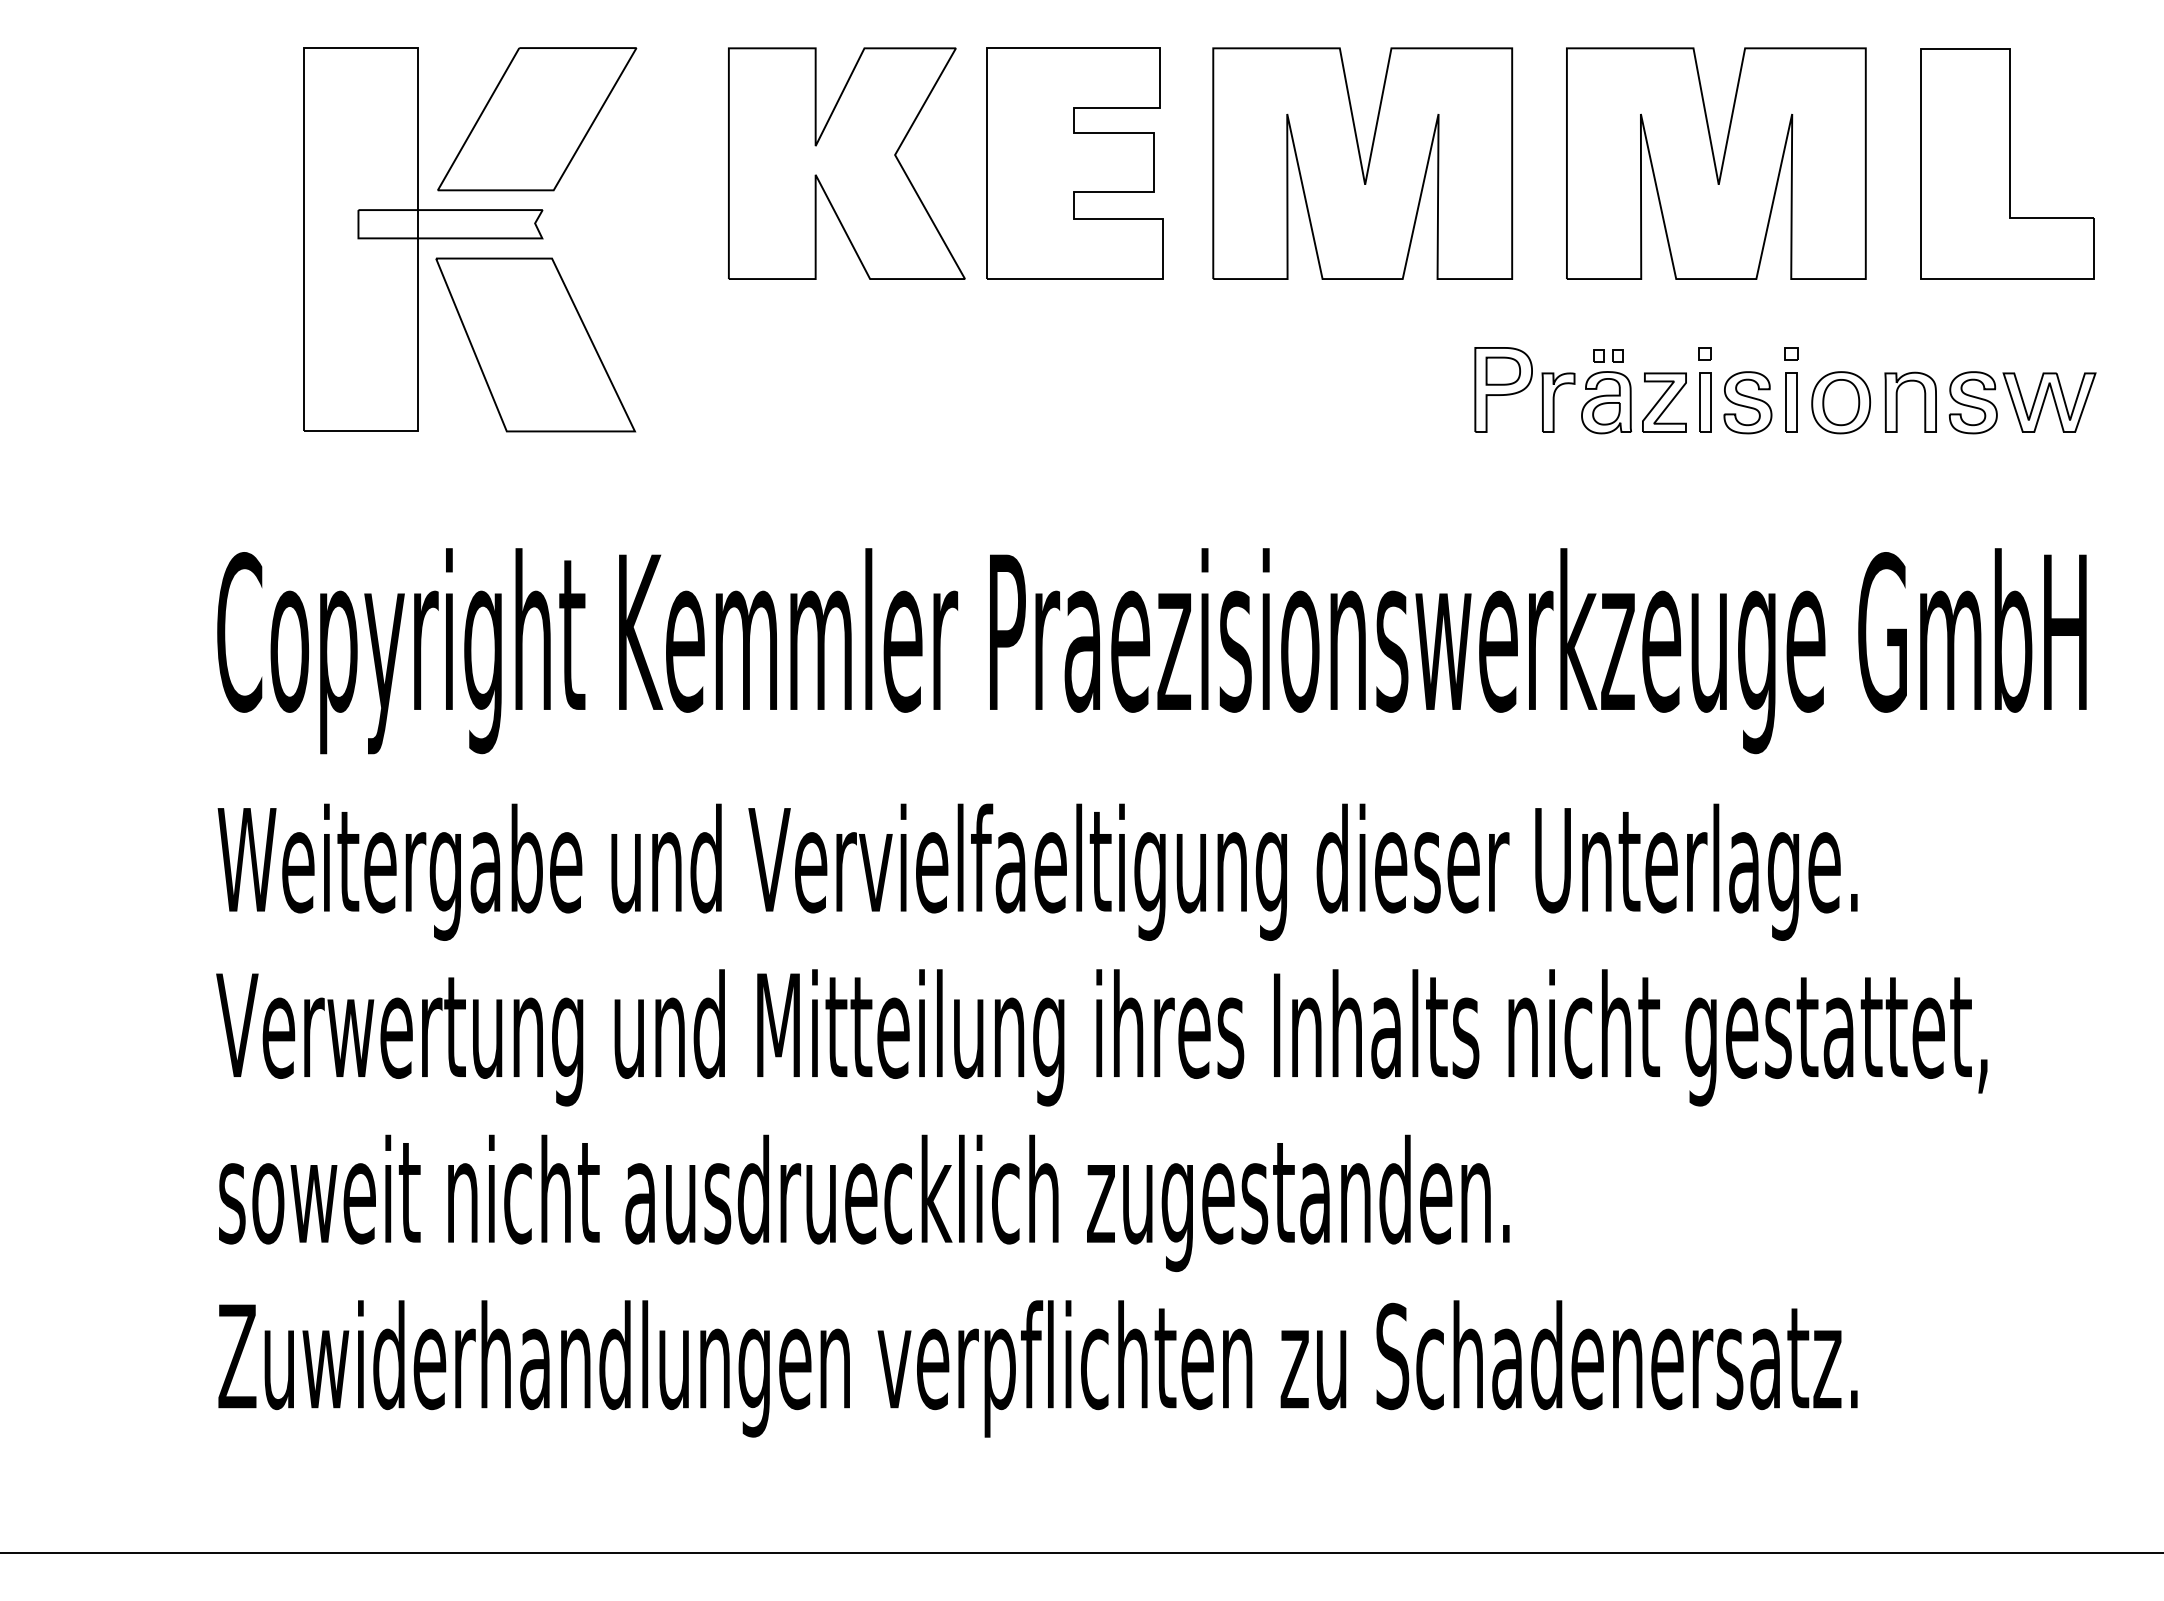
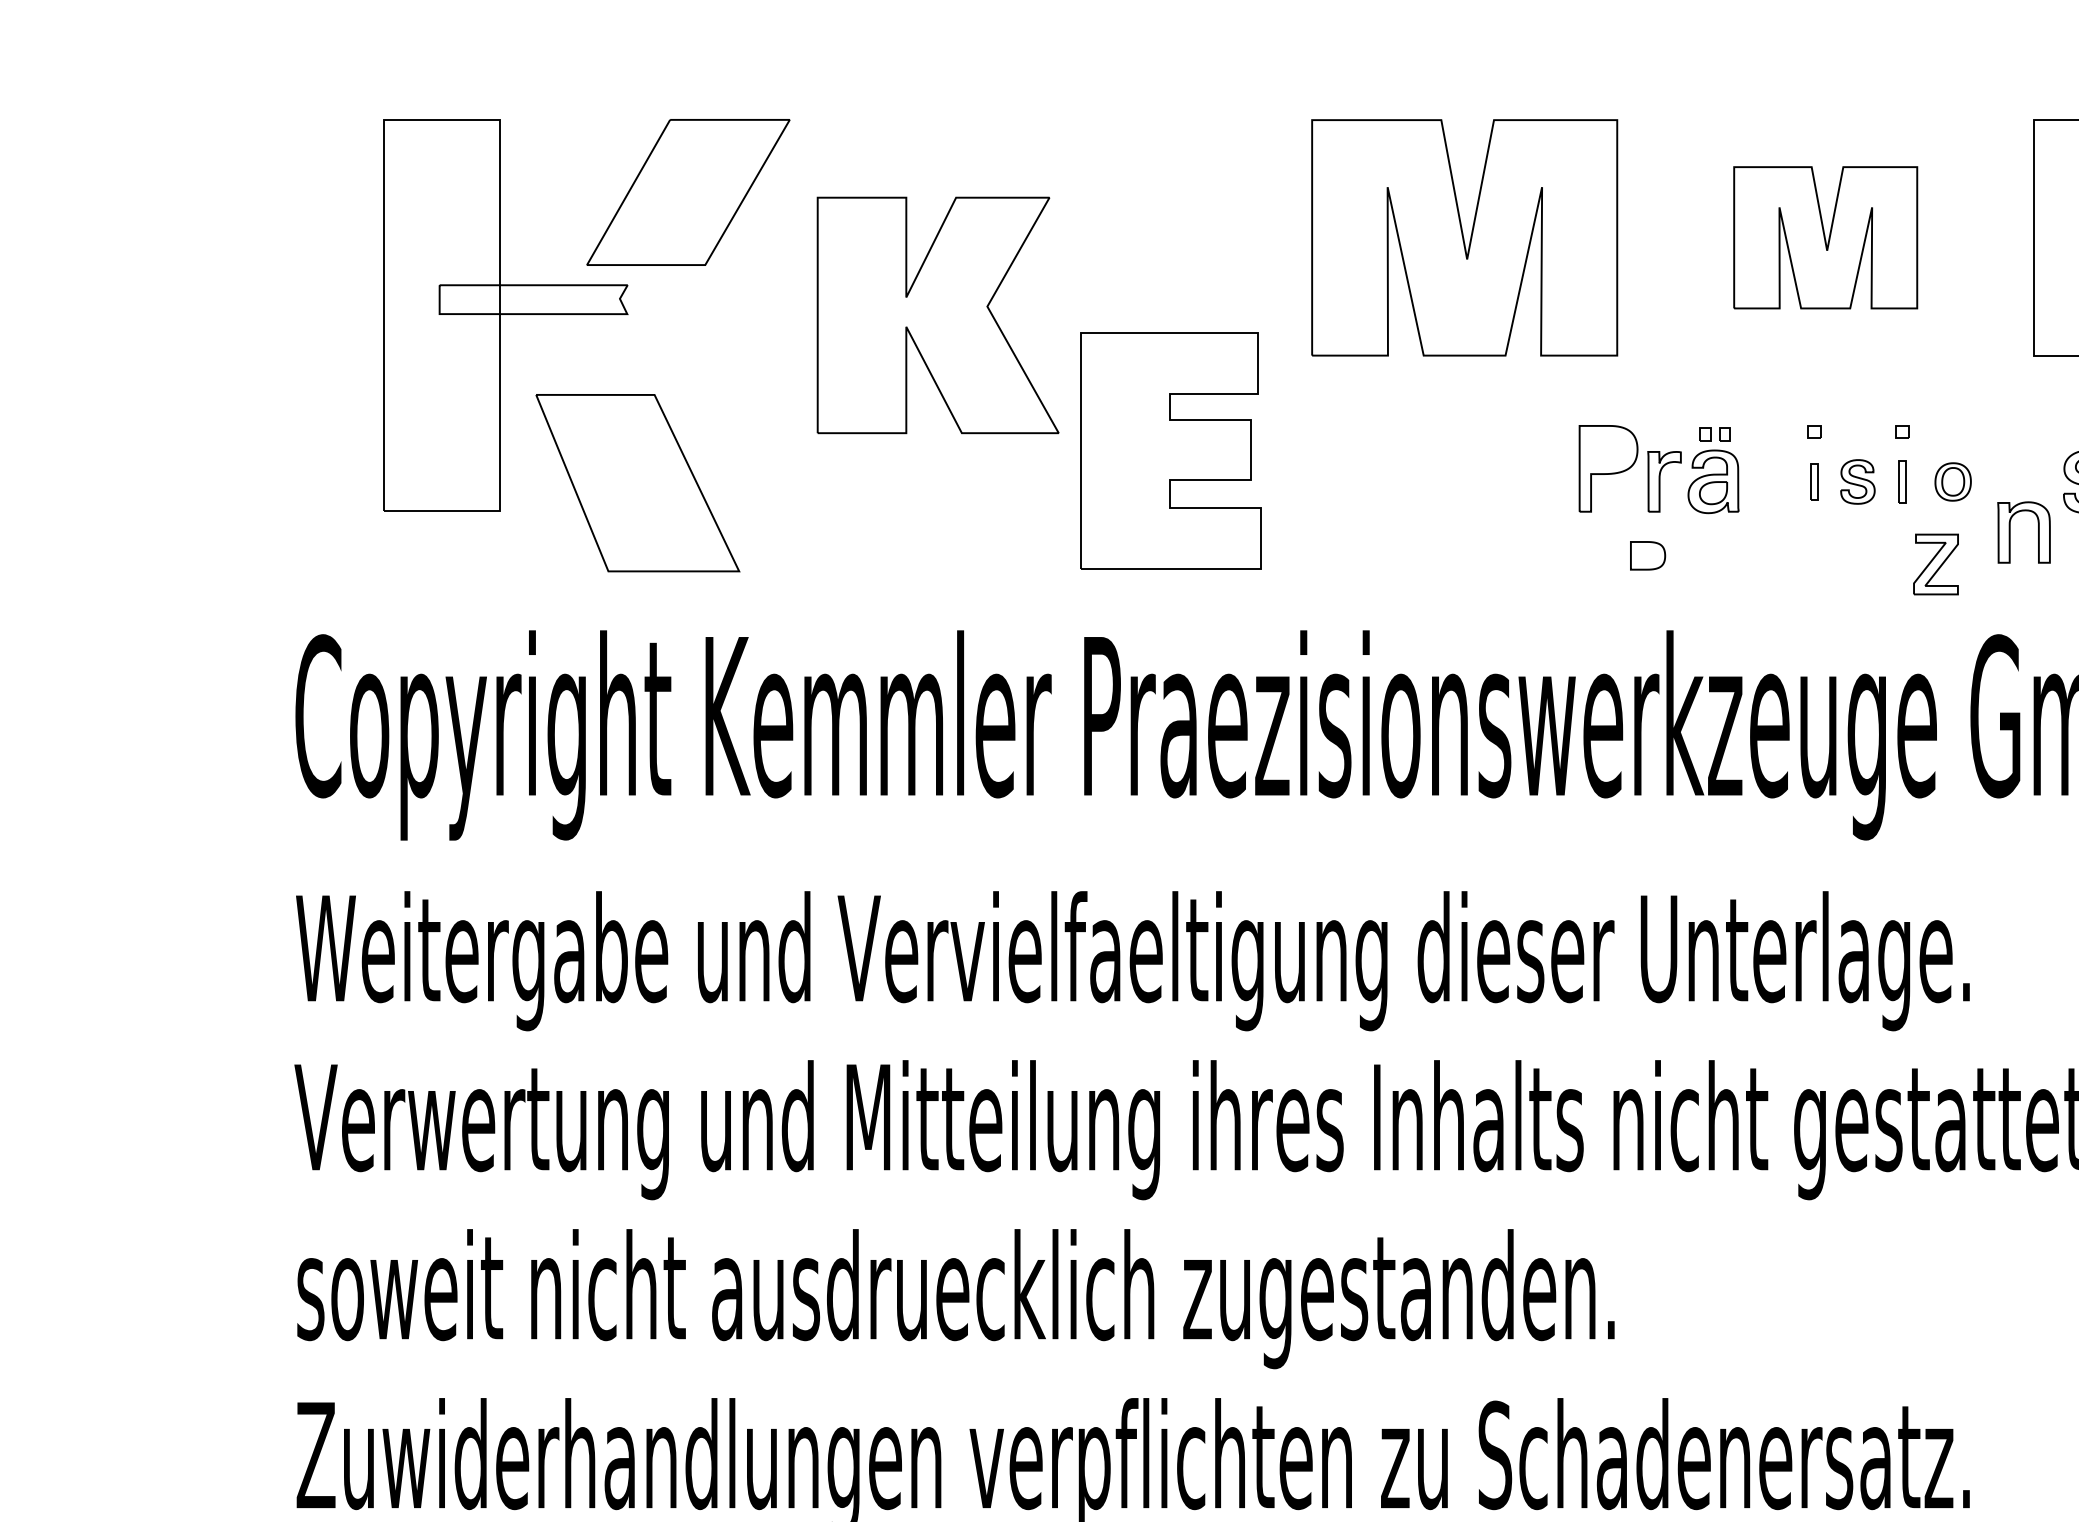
part: (537, 119) -> (688, 192), moved
part: (846, 163) -> (937, 315), moved
part: (1074, 163) -> (1170, 451), moved
part: (1716, 163) -> (1825, 237), size x0.6
part: (535, 344) -> (637, 482), moved
part: (1502, 370) -> (1647, 555), moved
part: (1897, 401) -> (2010, 531), moved
part: (1664, 402) -> (1936, 564), moved
part: (1705, 402) -> (1814, 481), size x0.6
part: (1747, 402) -> (1857, 481), size x0.7
part: (1791, 402) -> (1902, 481), size x0.7
part: (1841, 402) -> (1953, 481), size x0.6

